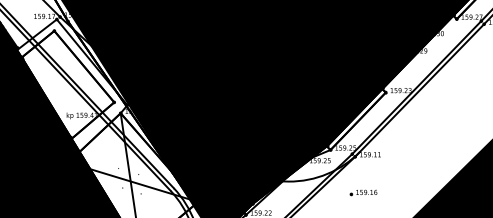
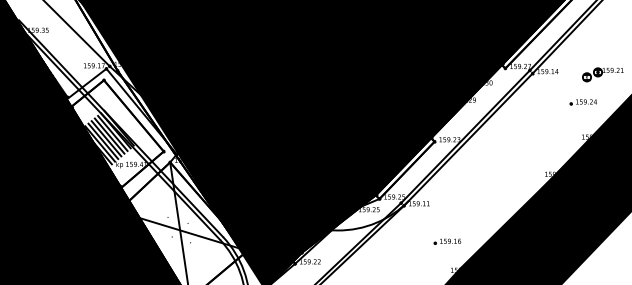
hatch: (57, 88) -> (107, 137), added
part: (363, 192) -> (447, 241), moved

